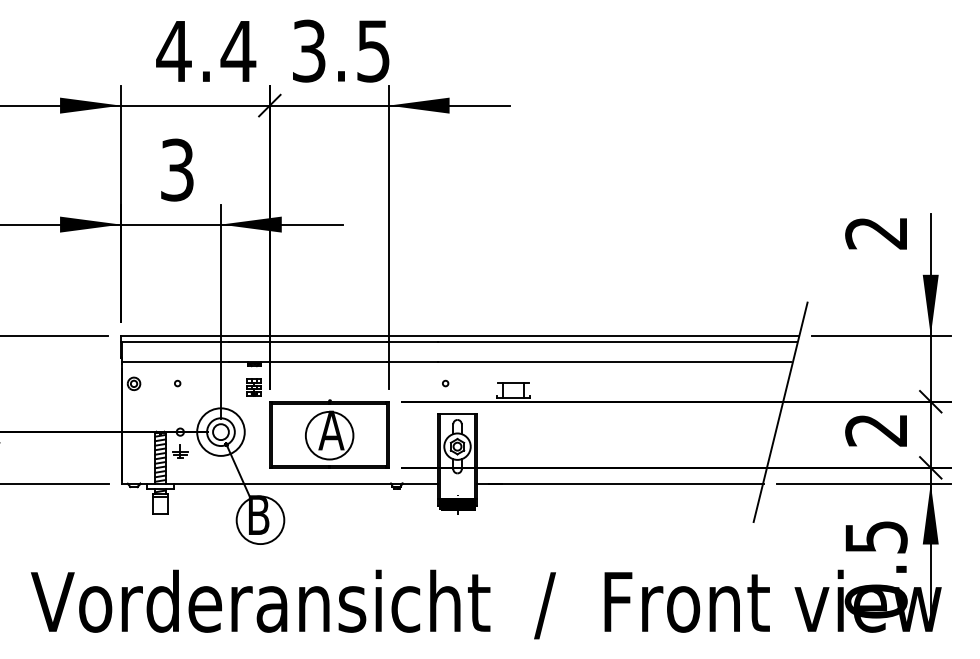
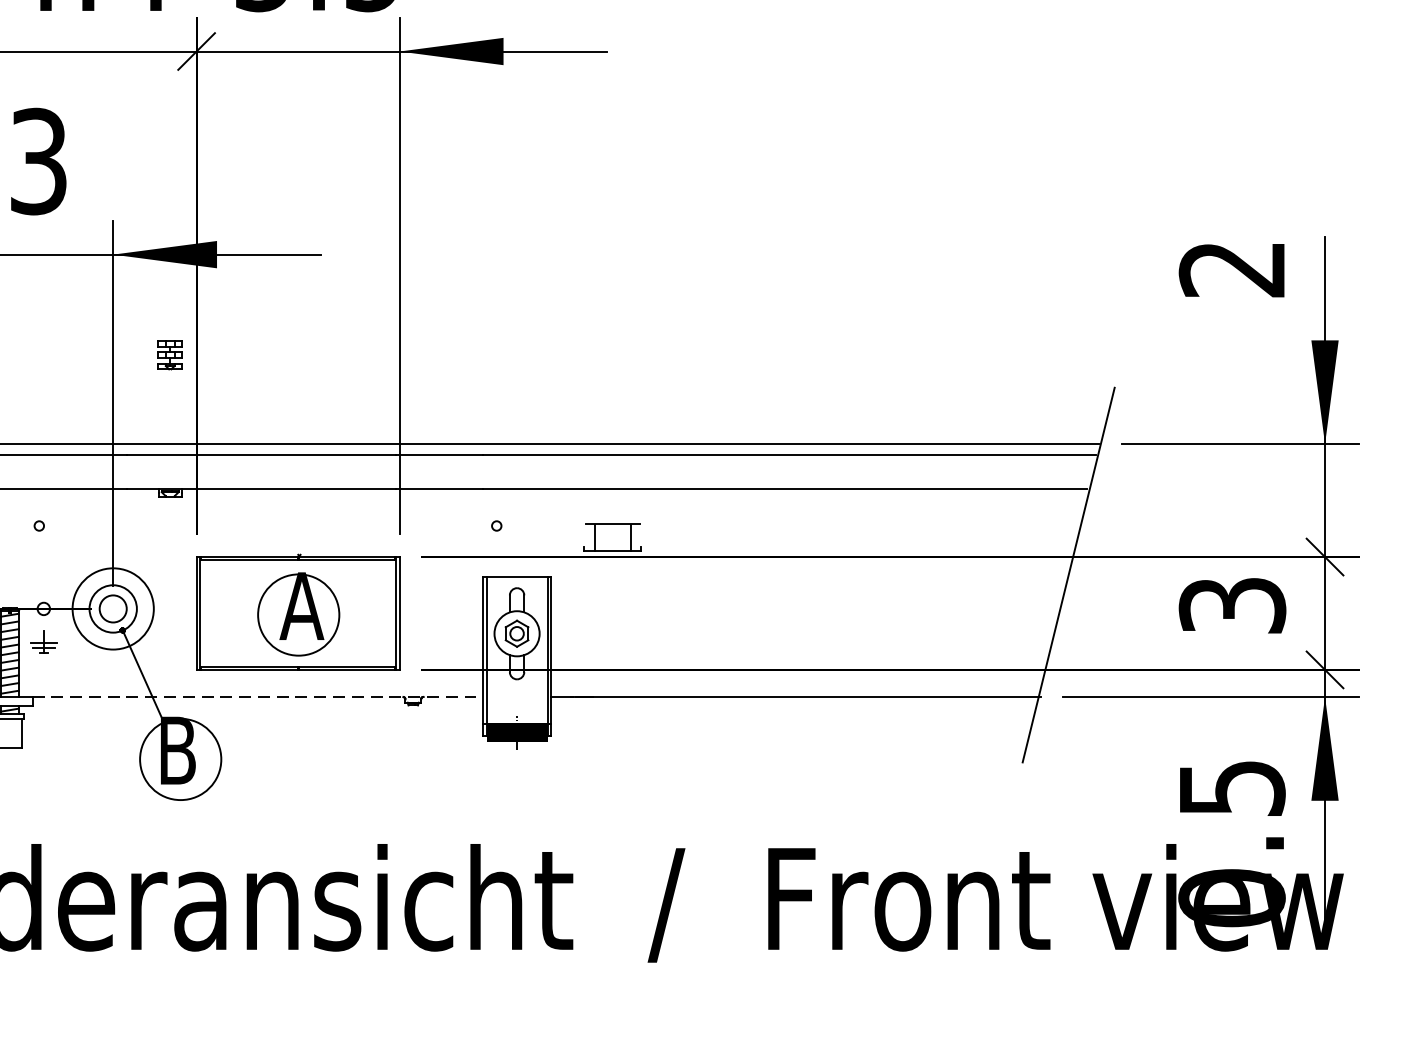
part: (253, 387) -> (168, 355), moved
text: (876, 430) -> (1232, 606), 2 -> 3
line: (305, 483) -> (257, 696), solid -> dashed

